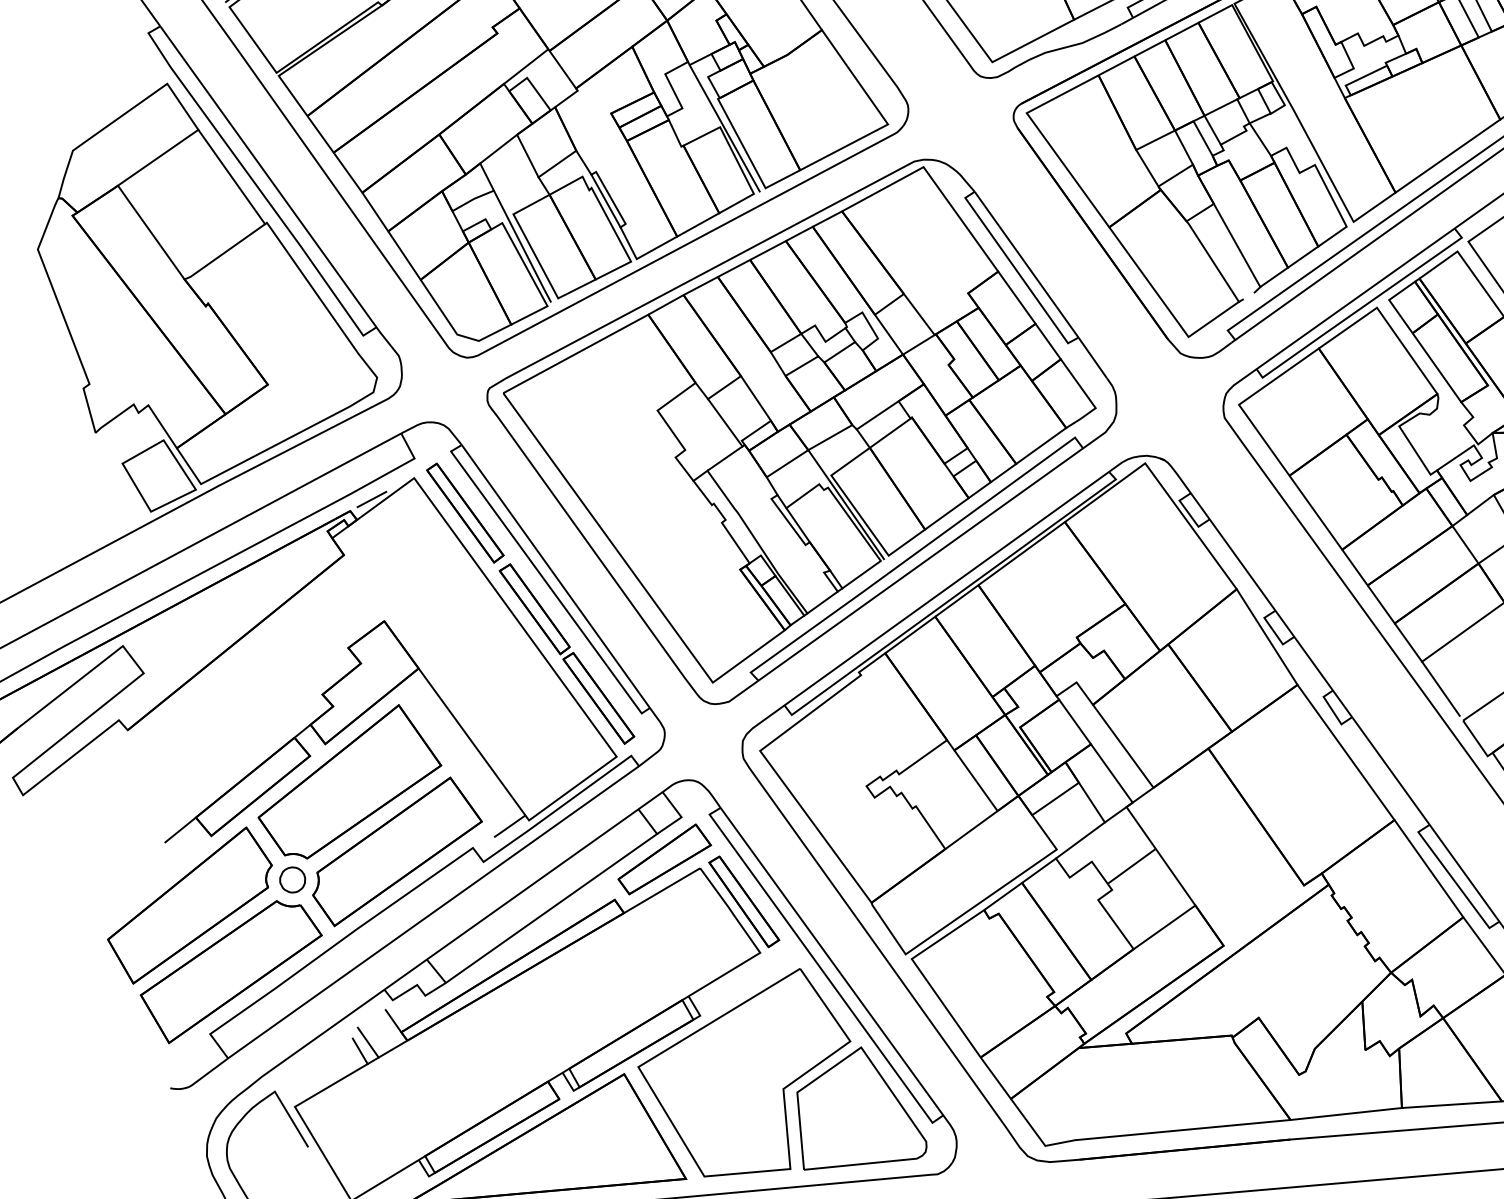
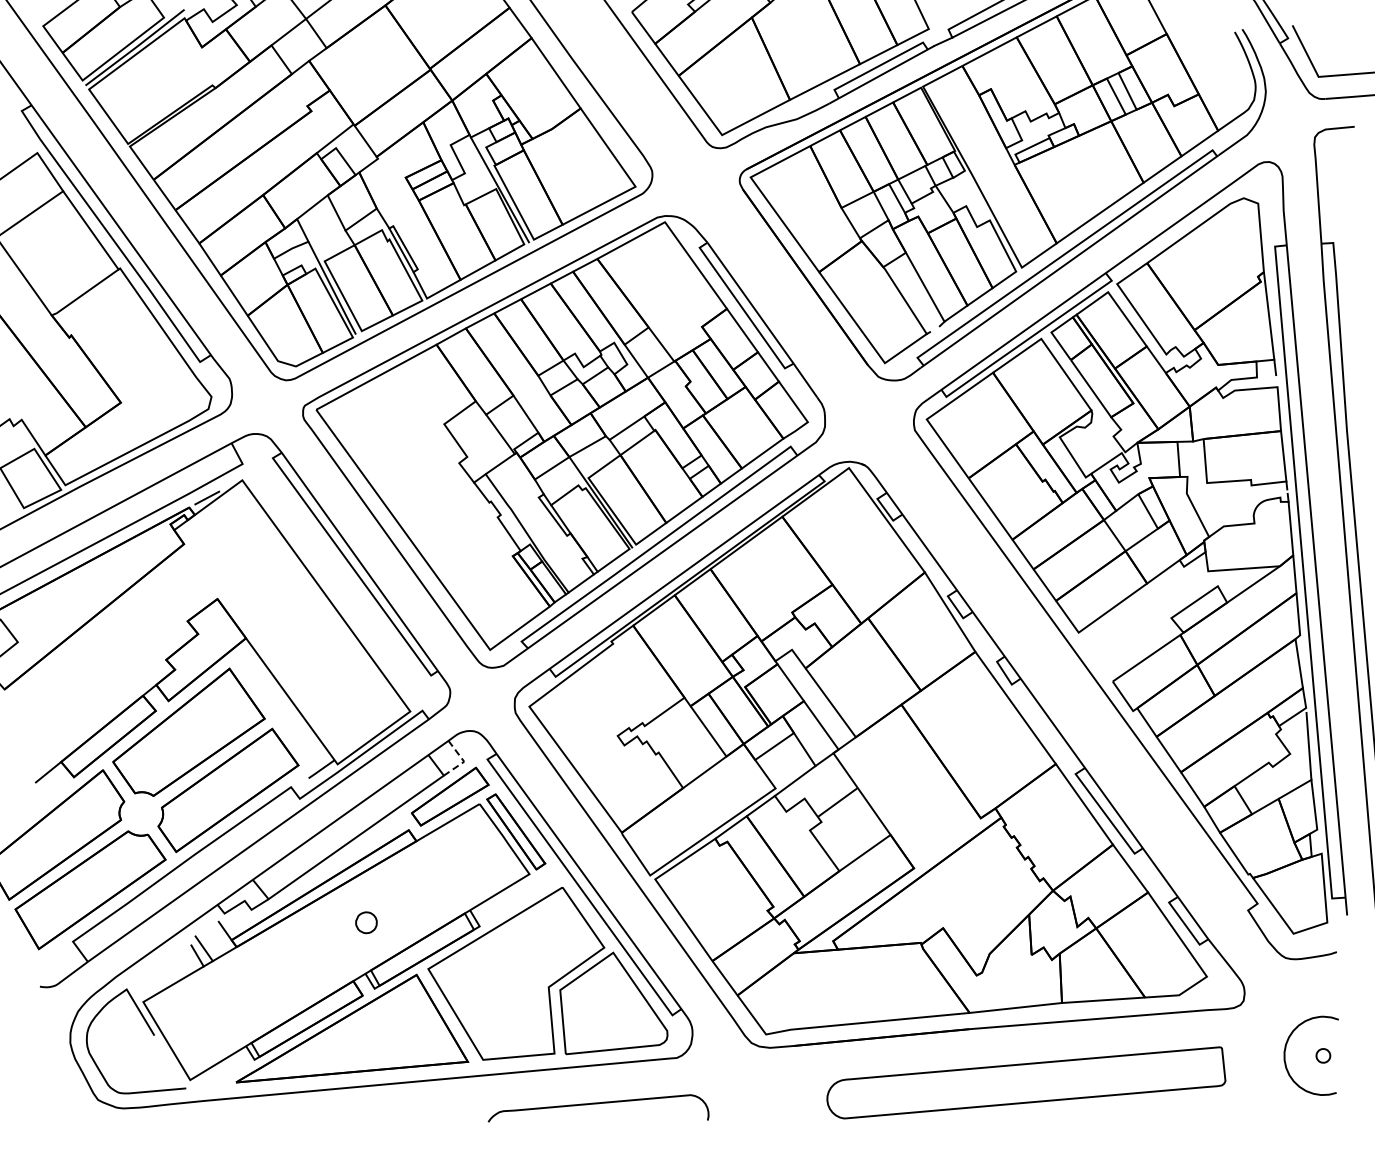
part: (530, 603) -> (338, 584), removed
line: (1439, 688) -> (1093, 654), removed
line: (681, 816) -> (464, 761), solid -> dashed
part: (292, 879) -> (366, 922), moved

